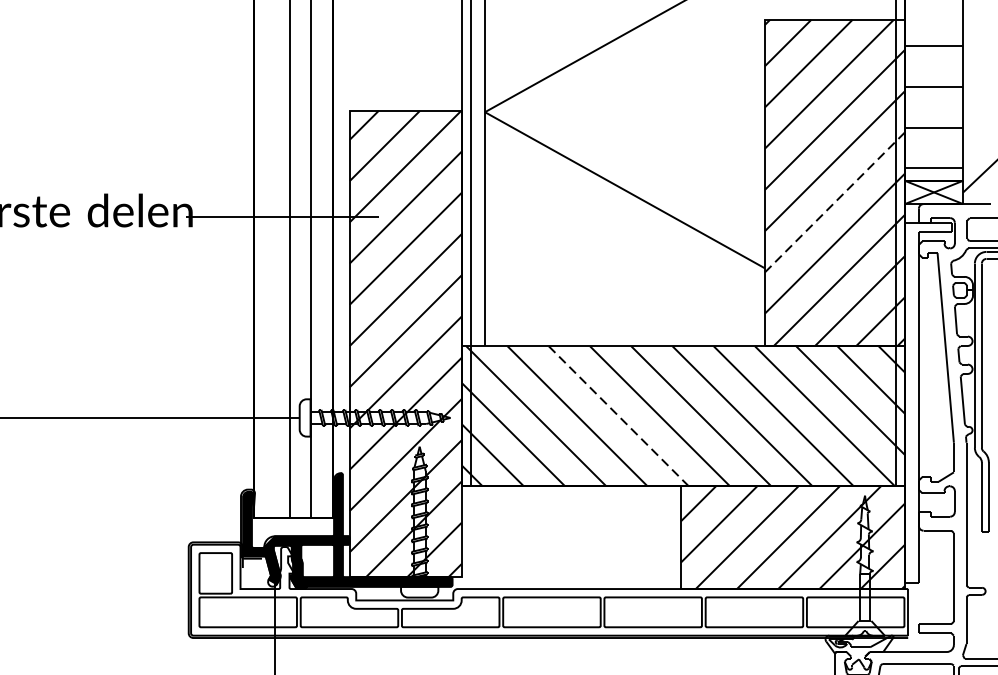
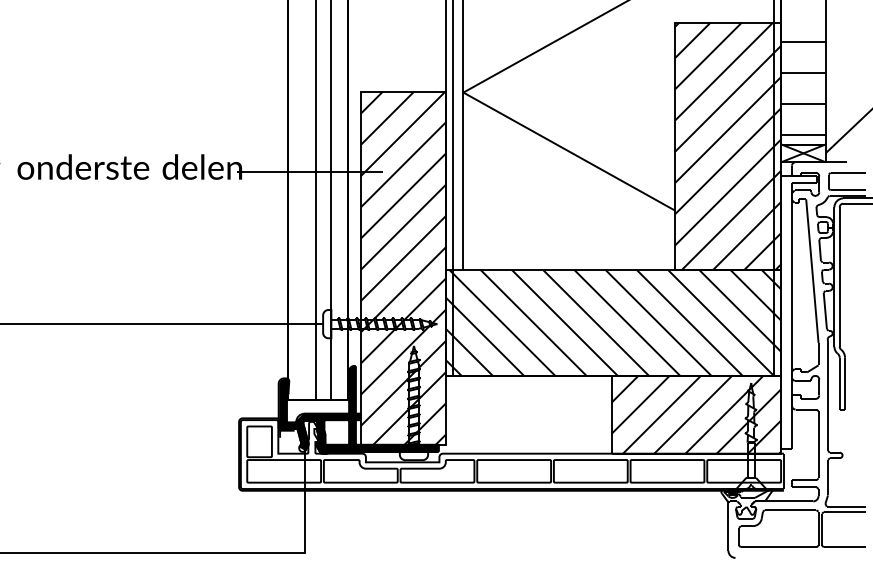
line: (834, 201) -> (728, 160), dashed -> solid
line: (618, 415) -> (564, 322), dashed -> solid

